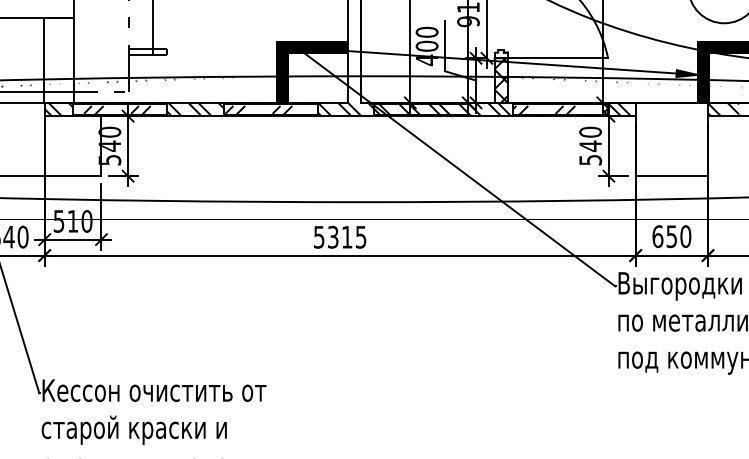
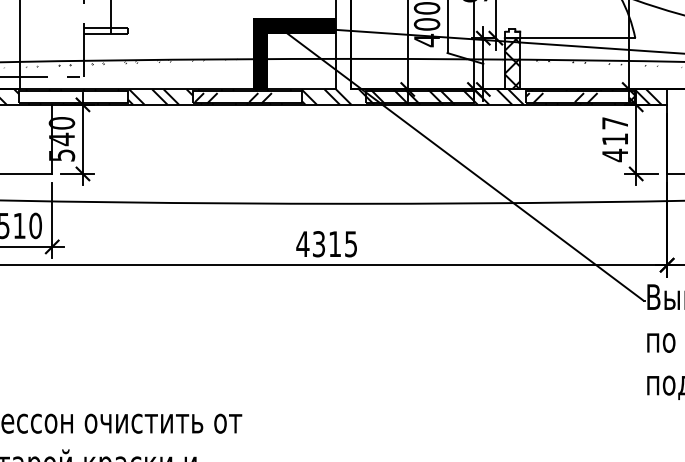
hatch: (116, 110) -> (69, 98), removed
text: (590, 145) -> (615, 138), 540 -> 417
text: (318, 237) -> (302, 244), 5315 -> 4315

